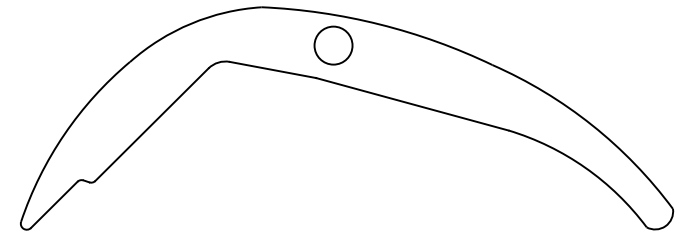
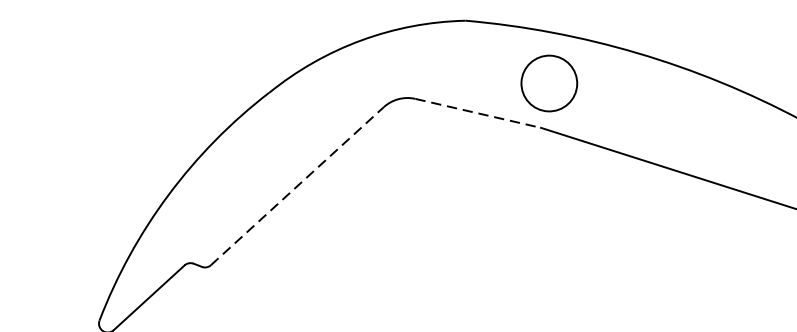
circle: (333, 45) -> (549, 83), moved
line: (273, 69) -> (479, 112), solid -> dashed
line: (151, 124) -> (296, 185), solid -> dashed

